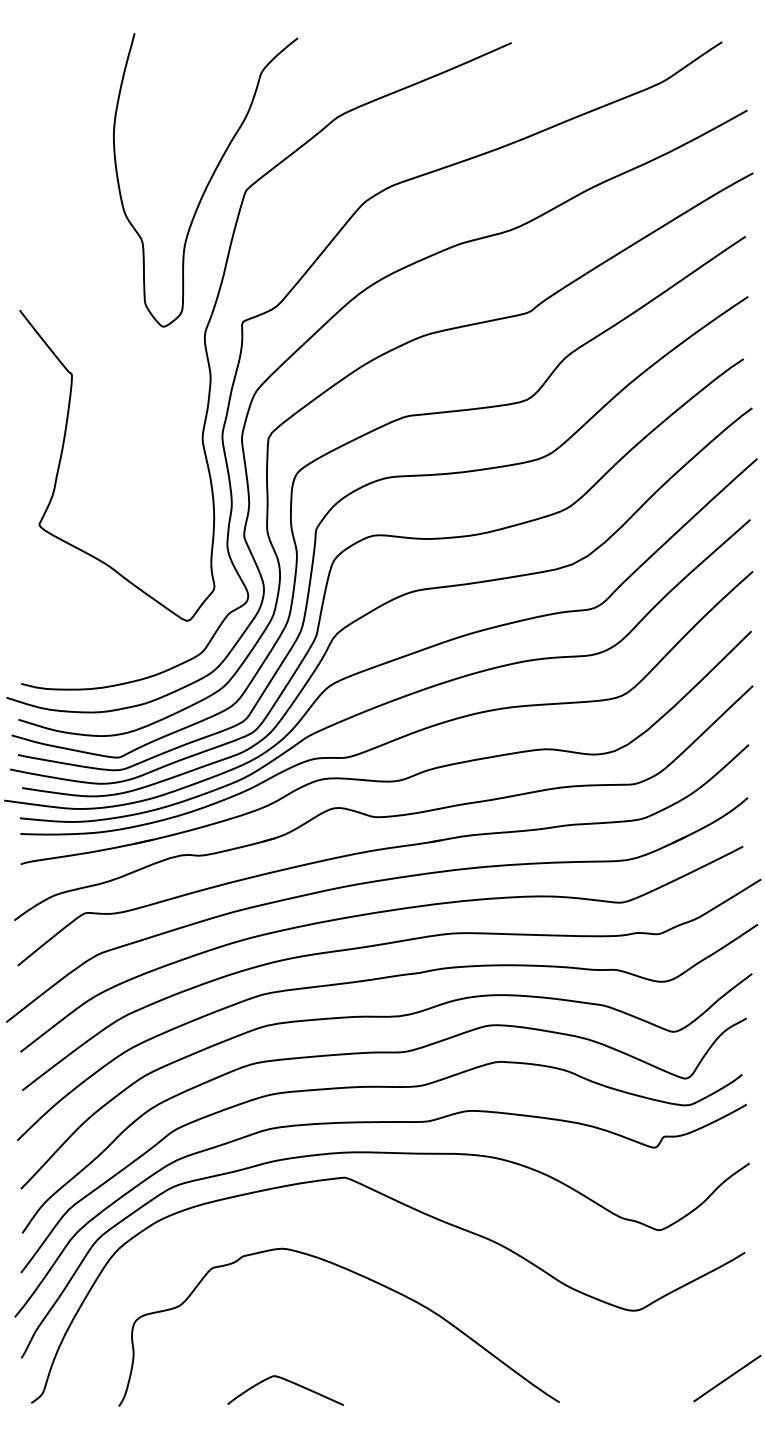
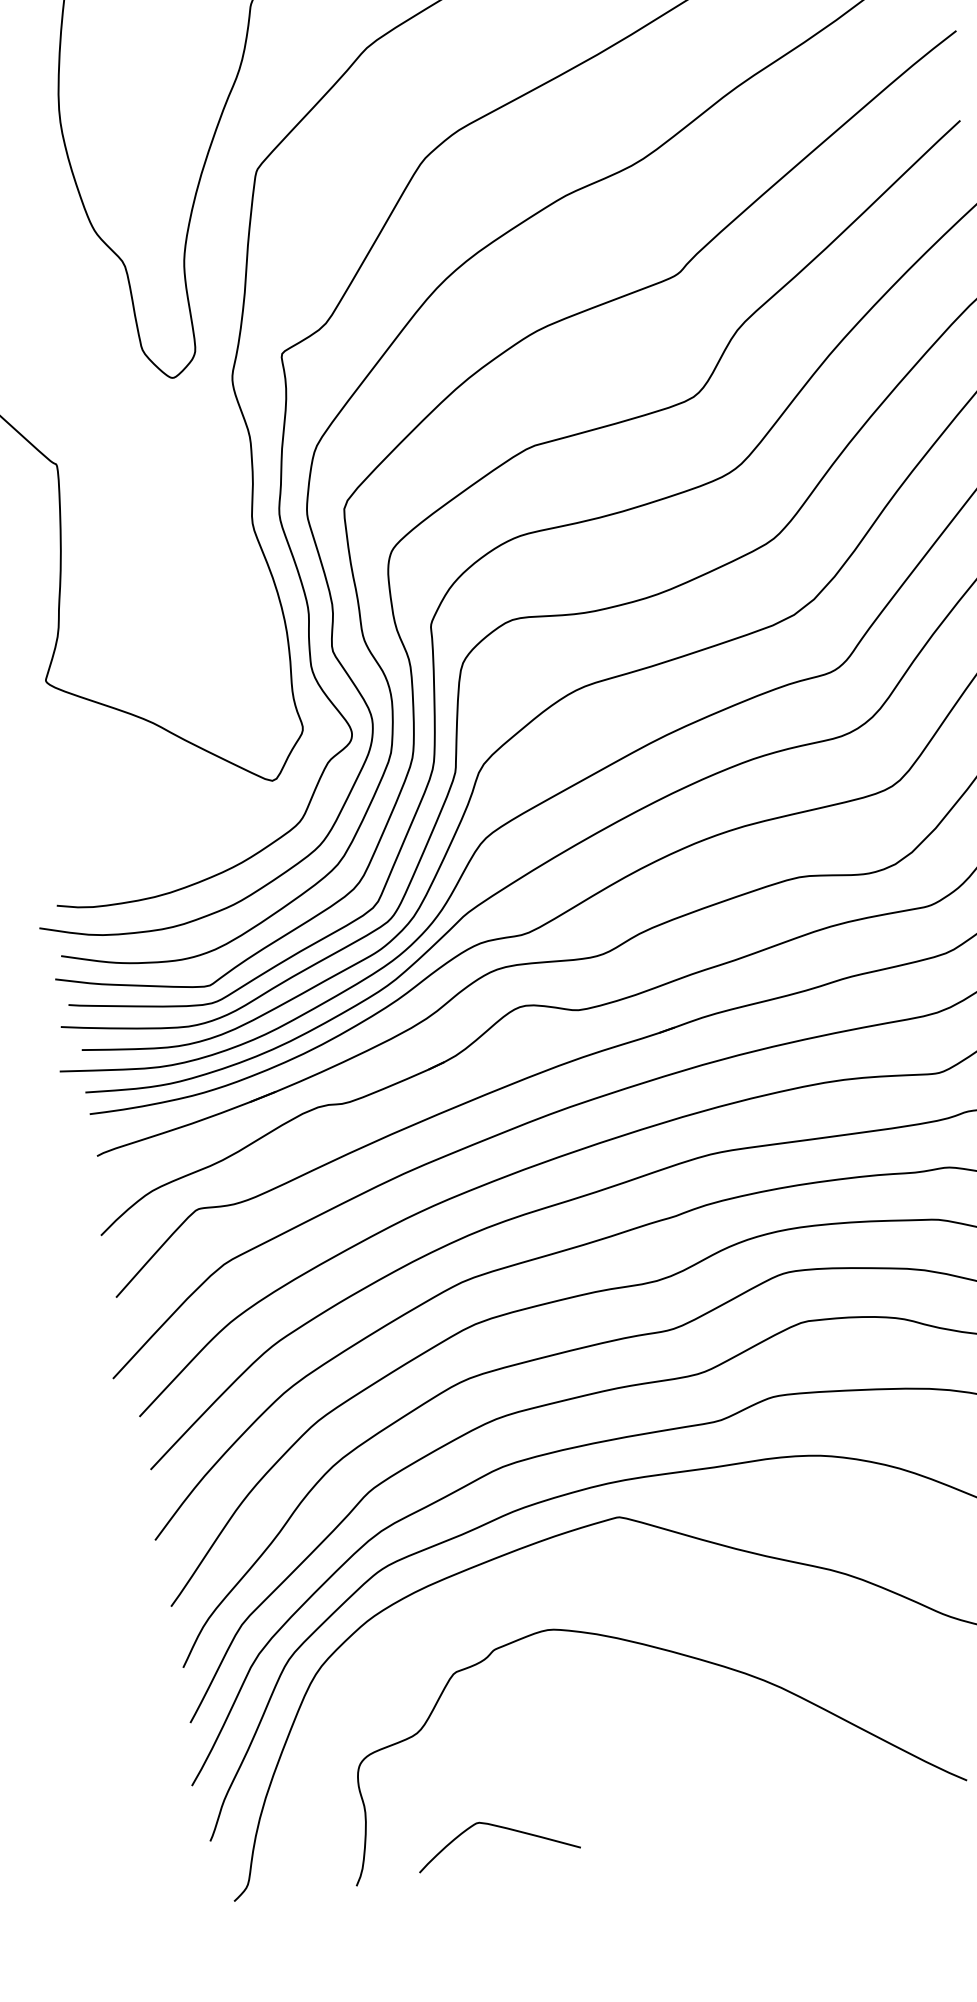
curve: (289, 1382) -> (500, 1828), moved

